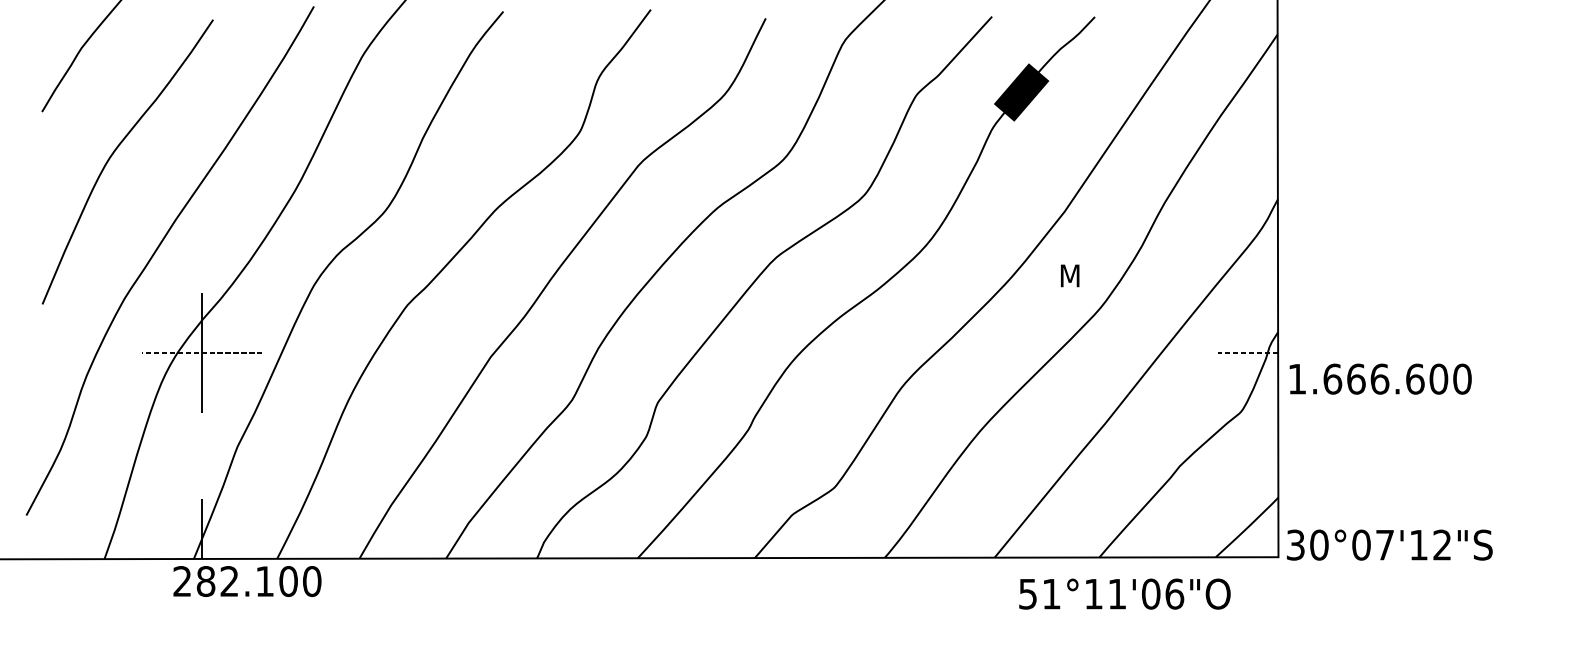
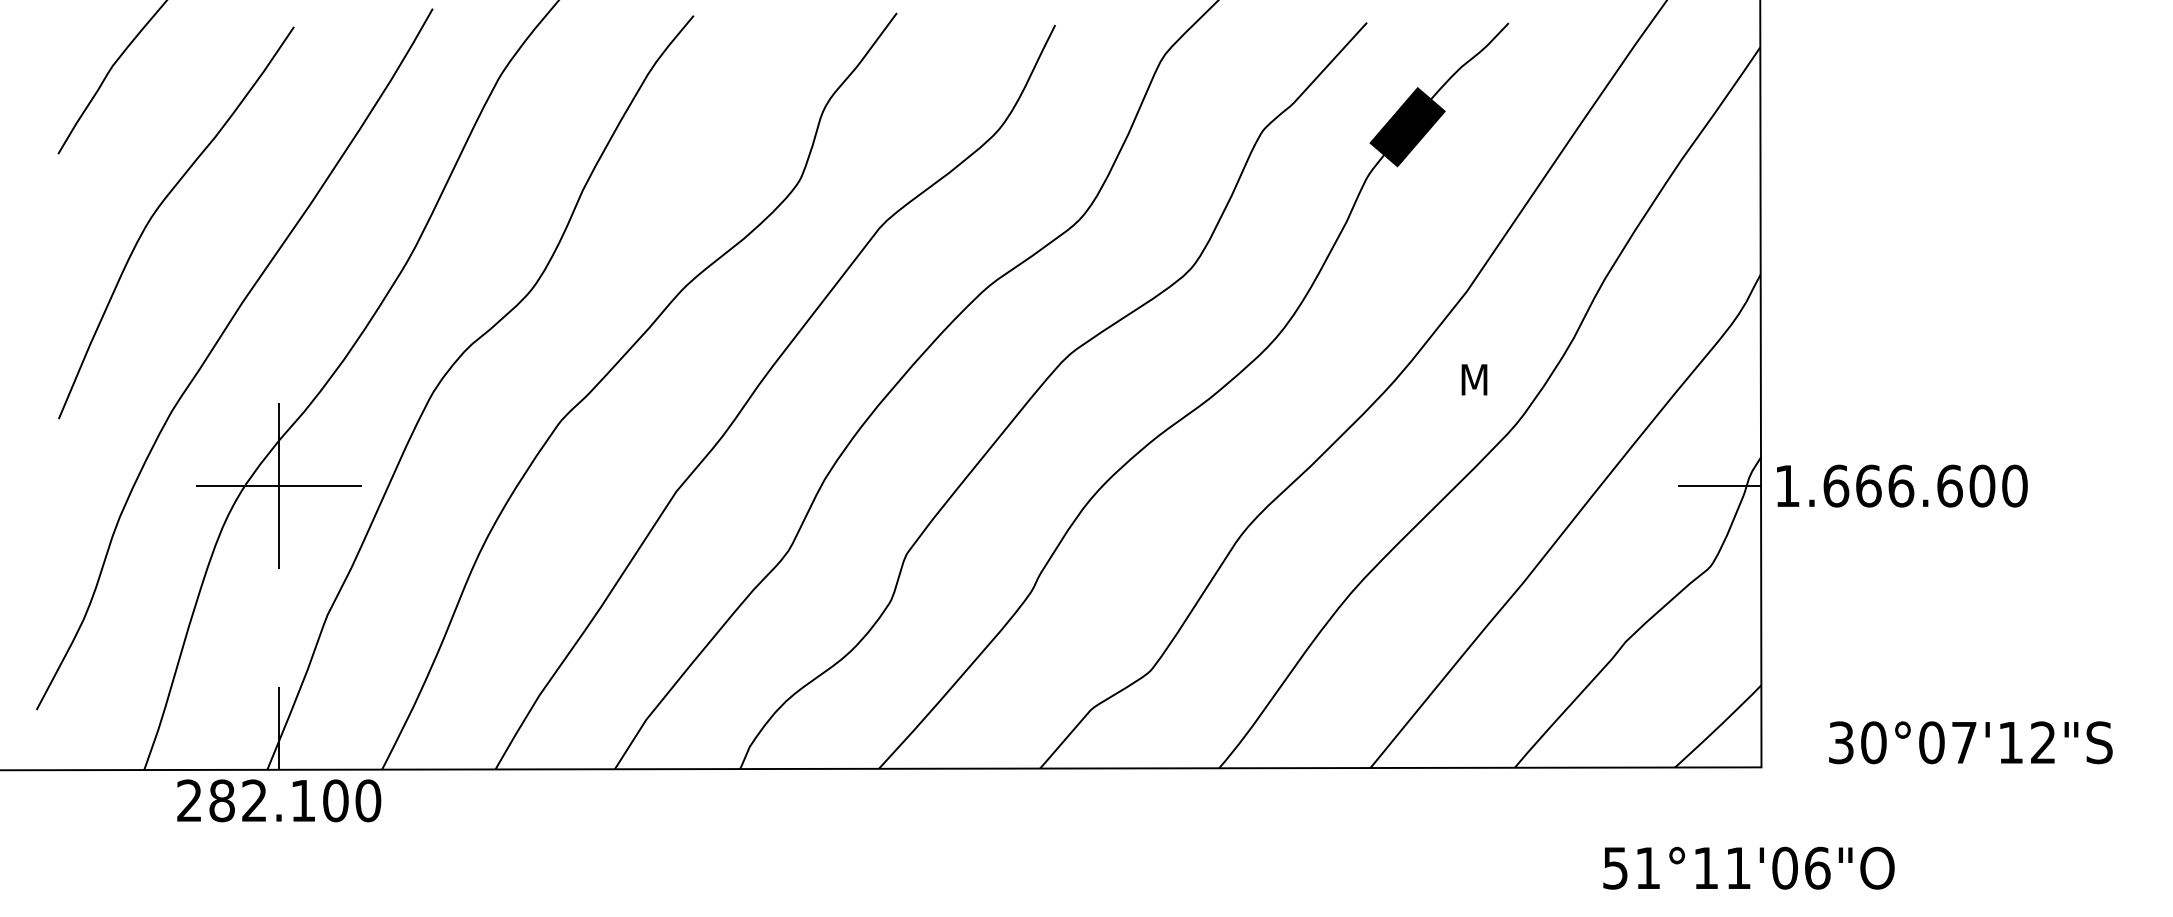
line: (202, 353) -> (279, 486), dashed -> solid
line: (1247, 353) -> (1719, 486), dashed -> solid
text: (1380, 378) -> (1902, 485), moved
text: (1389, 544) -> (1970, 742), moved
text: (247, 581) -> (279, 800), moved
text: (1124, 593) -> (1748, 867), moved

